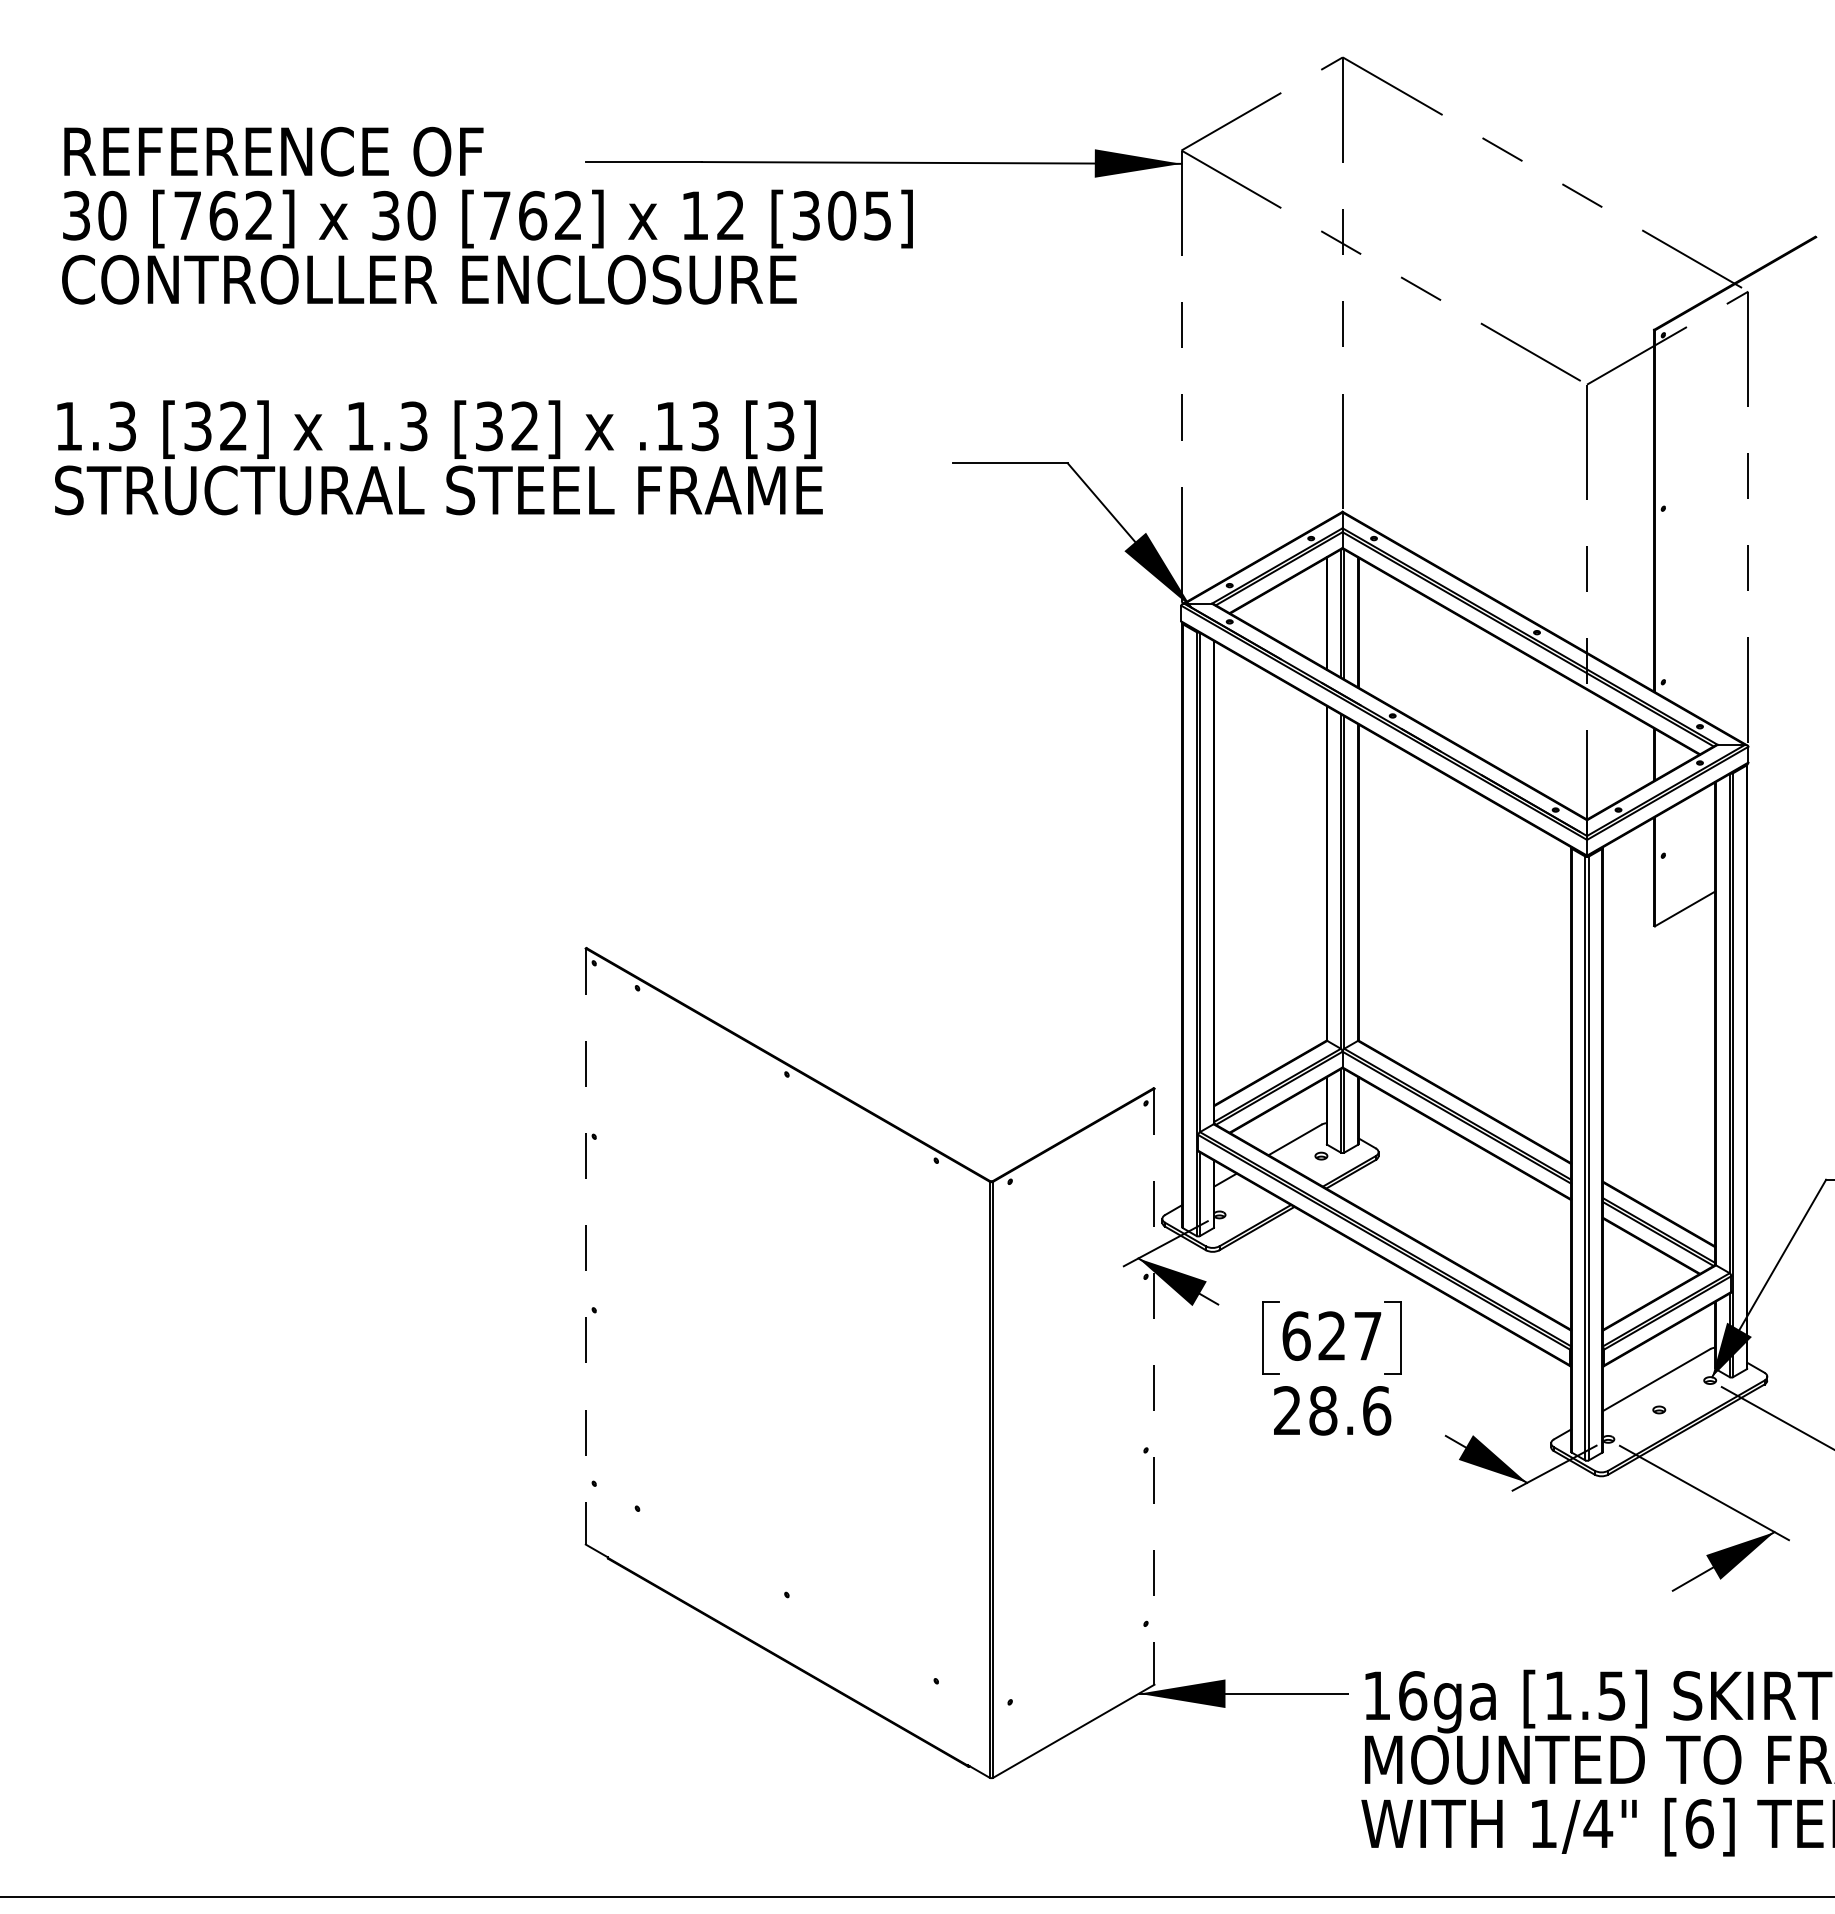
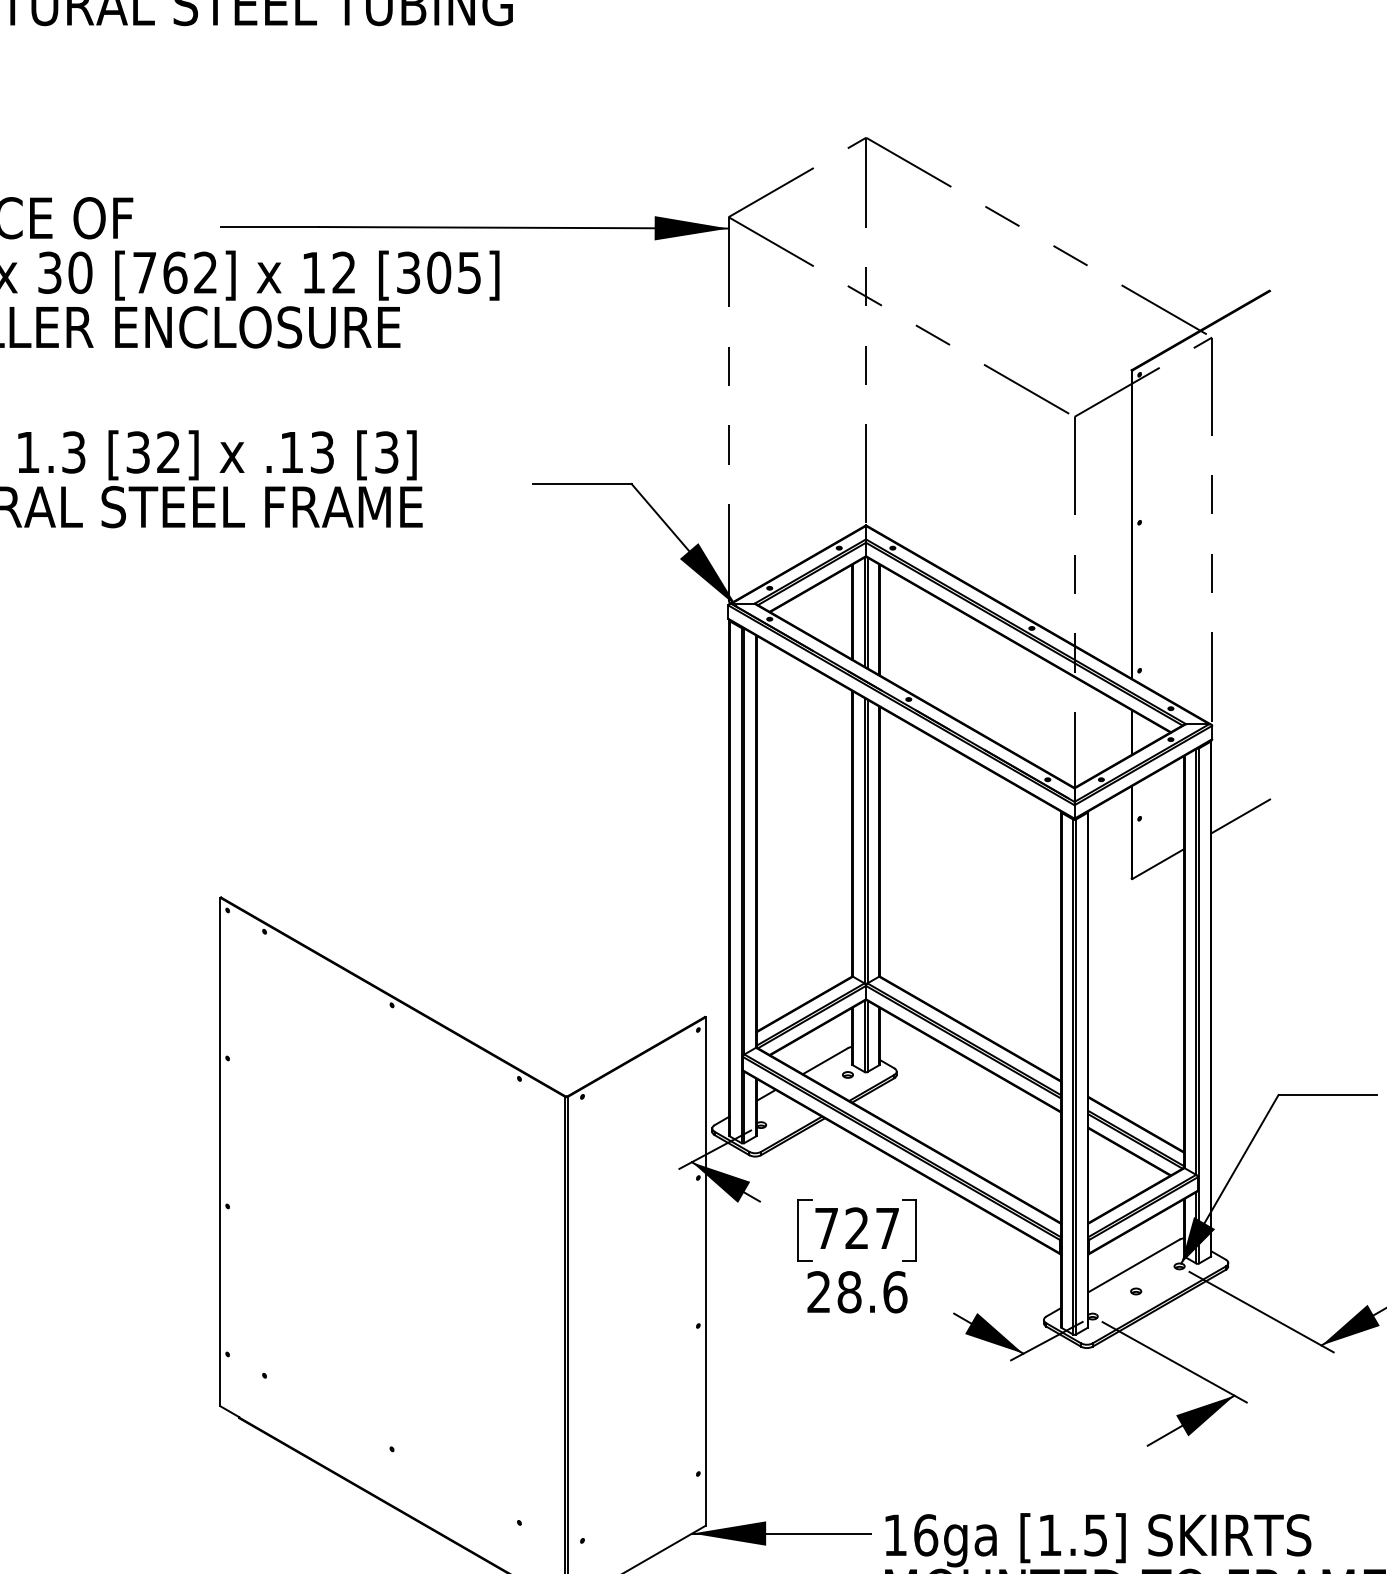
line: (1781, 852) -> (1240, 815), added
line: (585, 1246) -> (220, 1152), dashed -> solid
text: (1296, 1335) -> (826, 1227), 627 -> 727
line: (1154, 1387) -> (705, 1272), dashed -> solid

